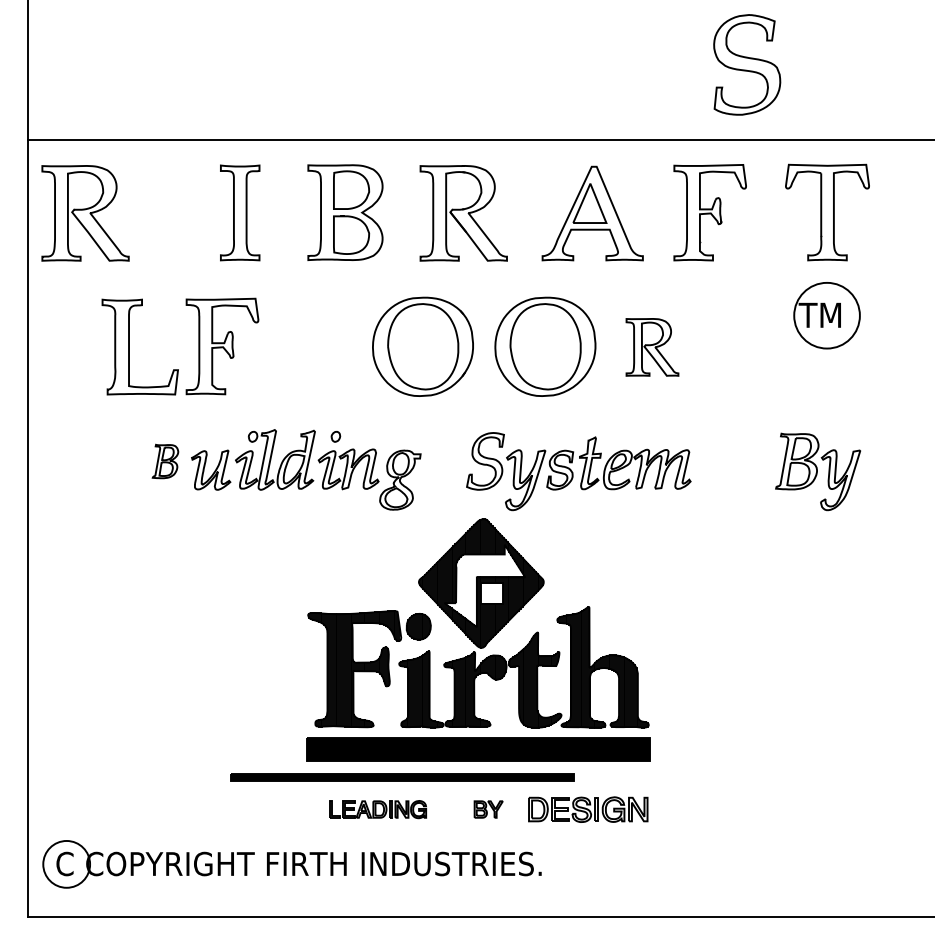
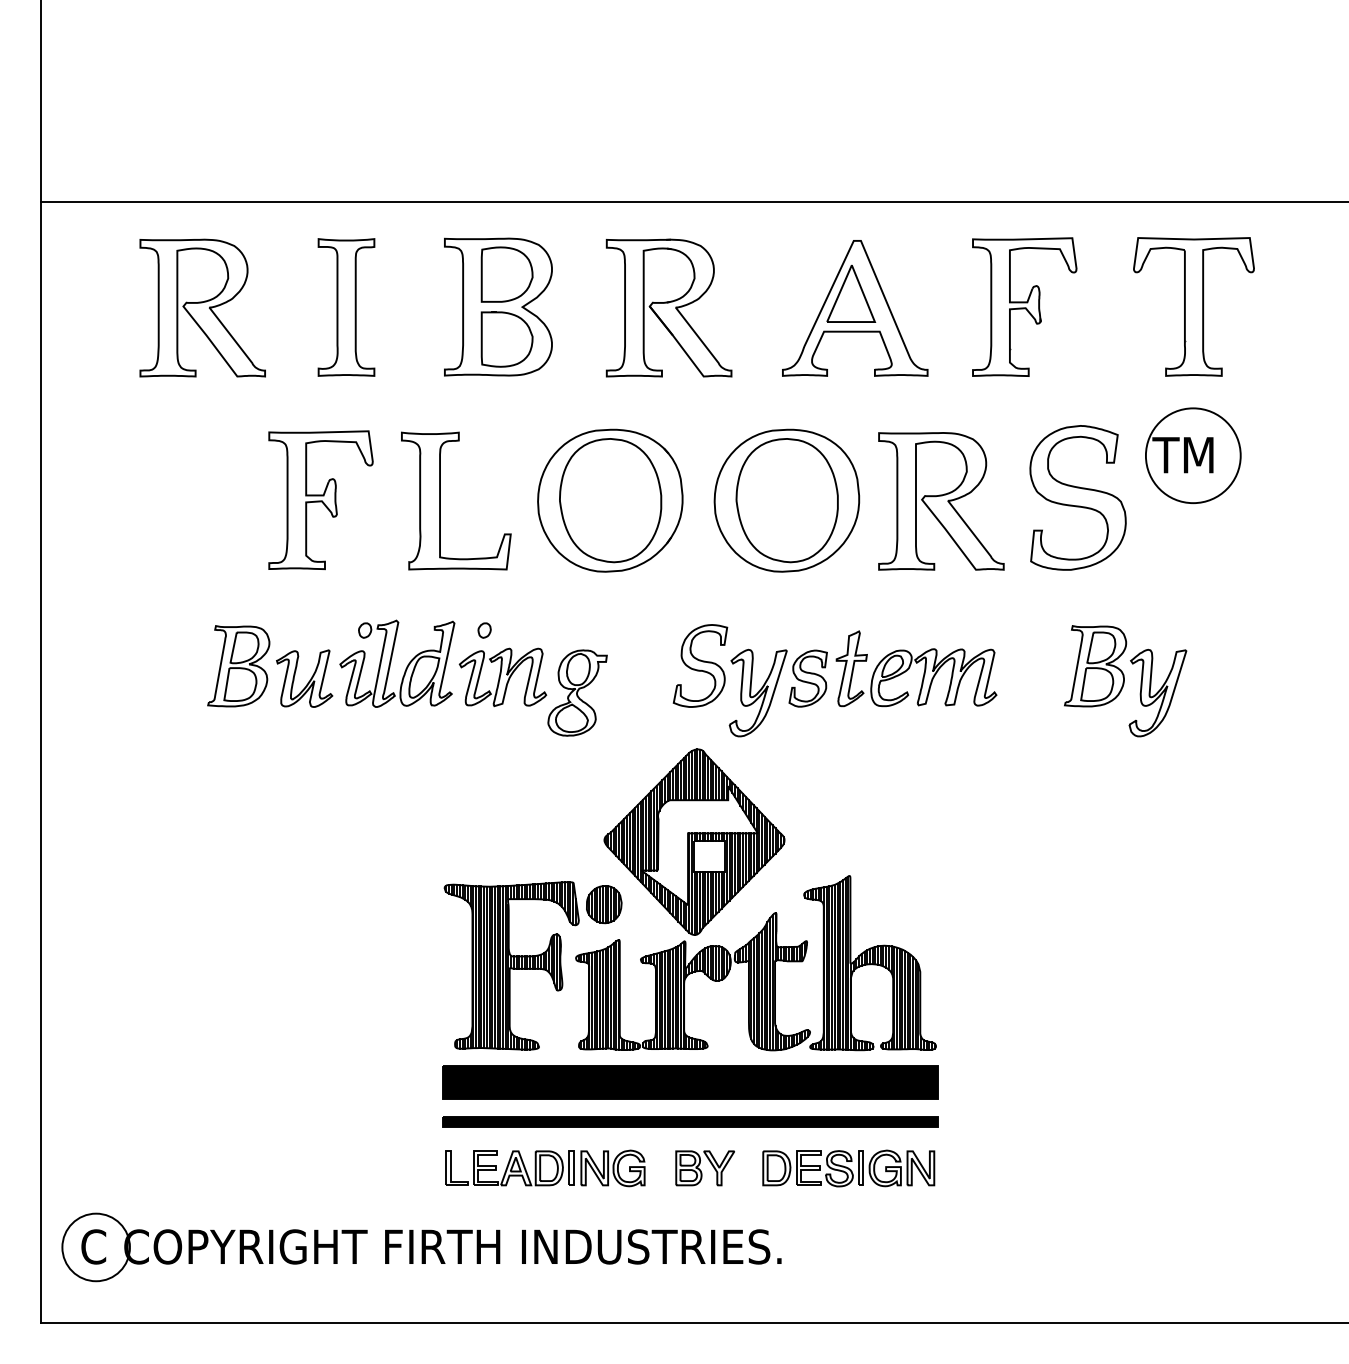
part: (747, 64) -> (1078, 497), moved
part: (85, 213) -> (202, 308), moved
part: (129, 346) -> (440, 500), moved
part: (652, 347) -> (941, 501), size x1.67
part: (165, 461) -> (238, 666), size x1.67
part: (818, 471) -> (1126, 680), moved
part: (402, 777) -> (690, 1122), moved
part: (377, 809) -> (544, 1168), size x1.43
part: (488, 809) -> (704, 1168), size x1.43

